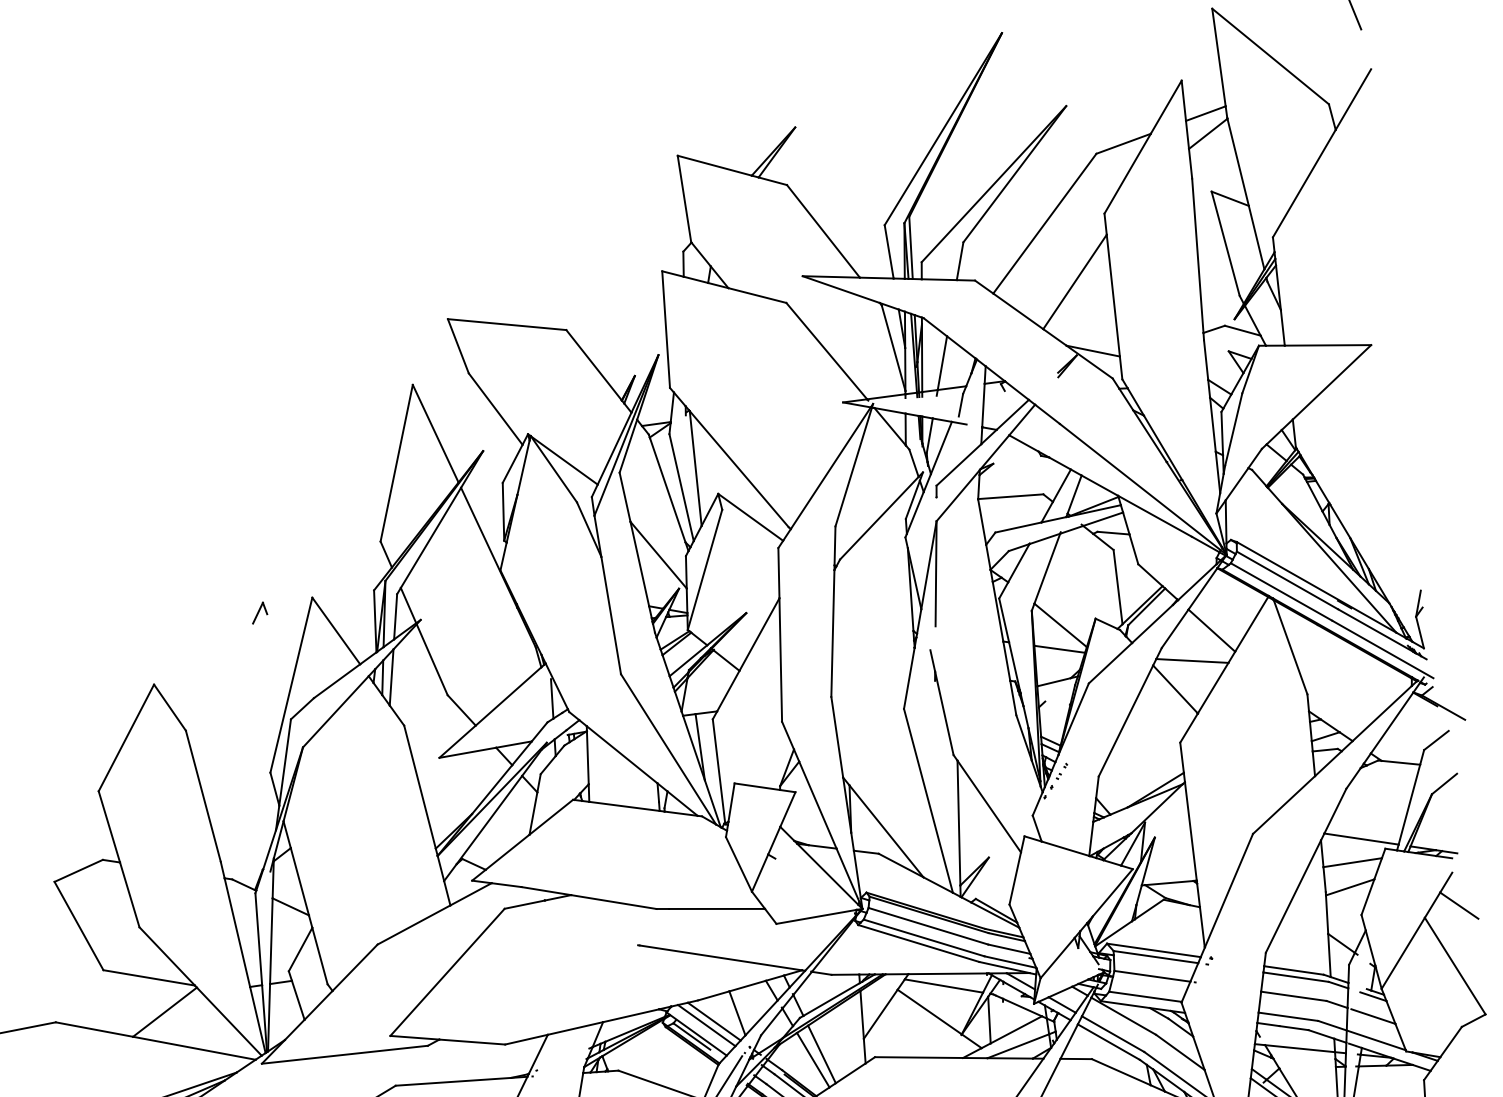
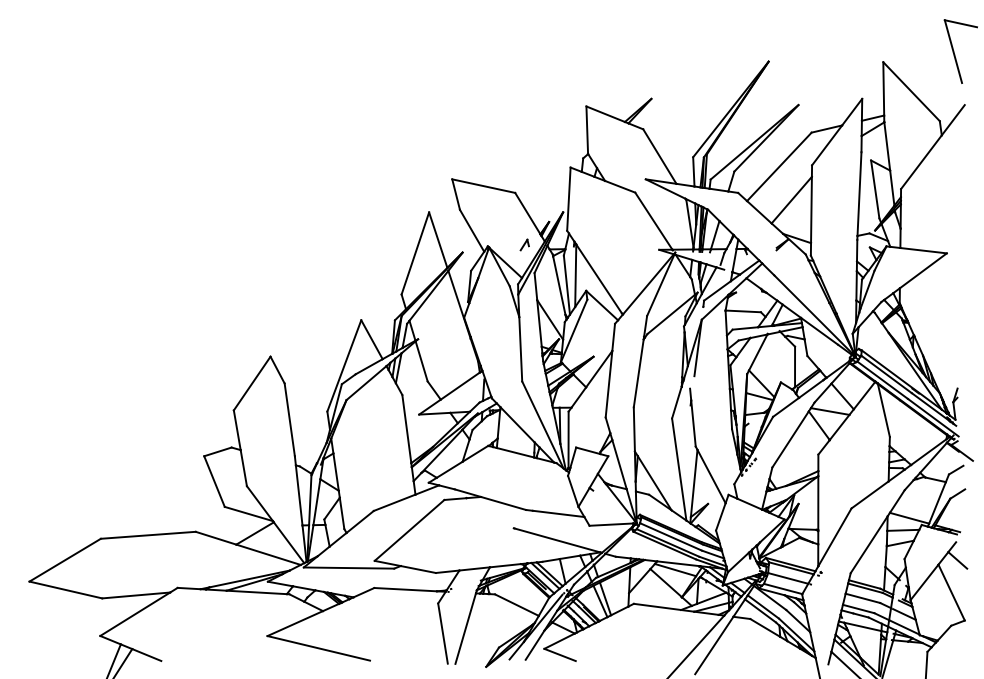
part: (258, 612) -> (524, 244), moved

